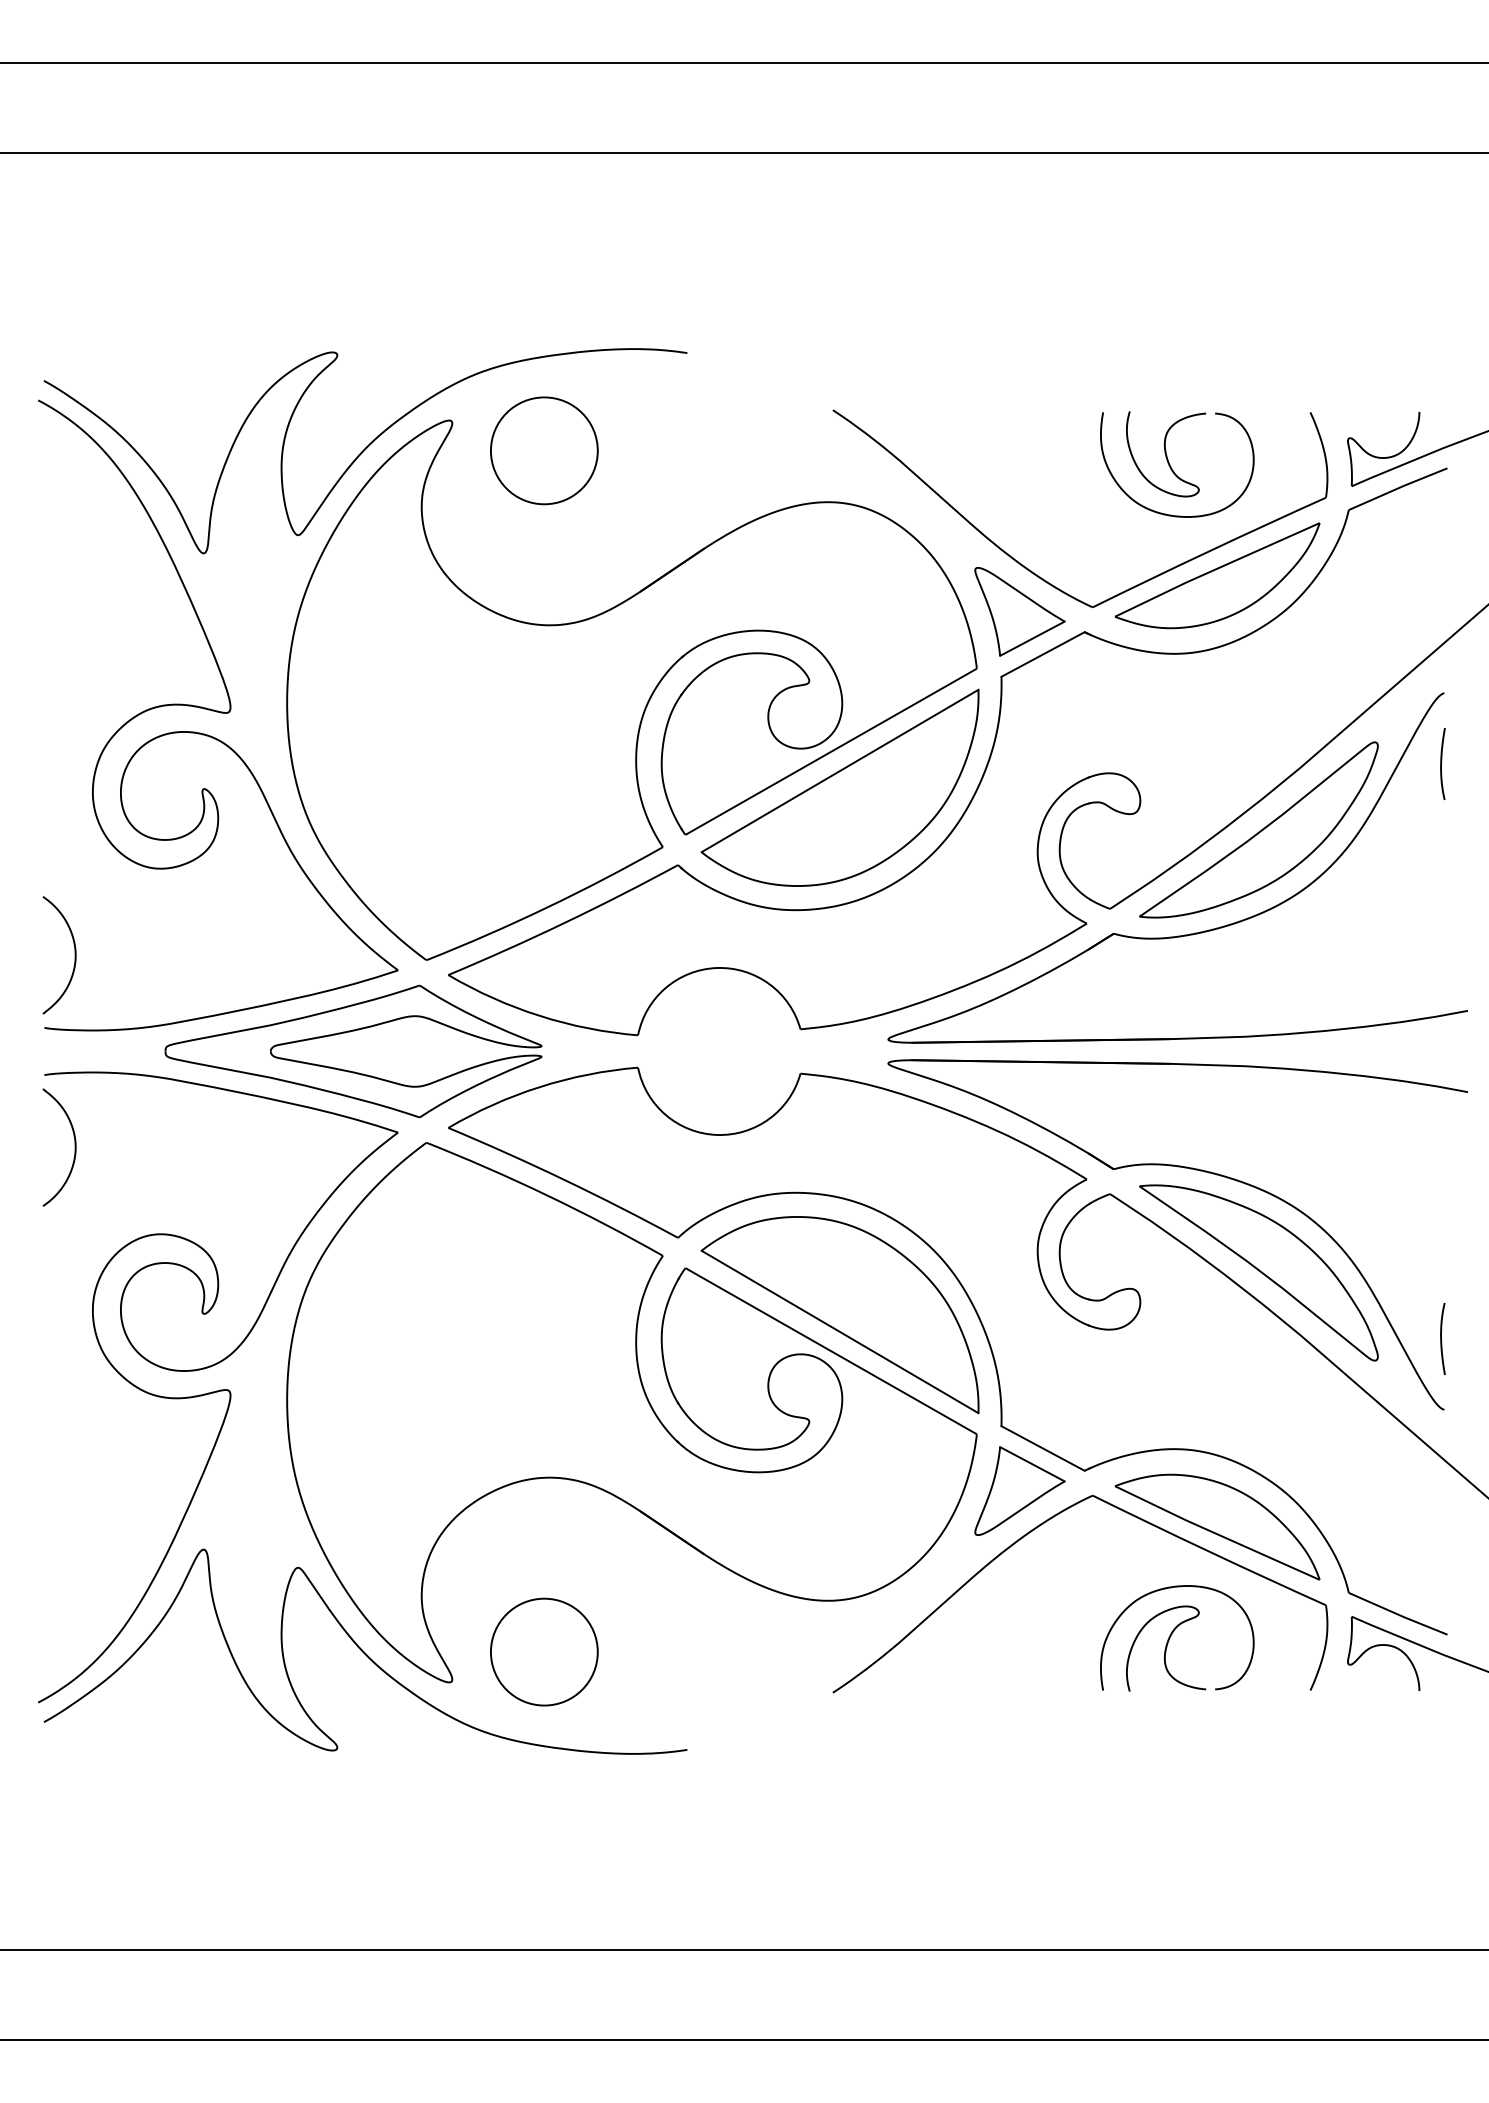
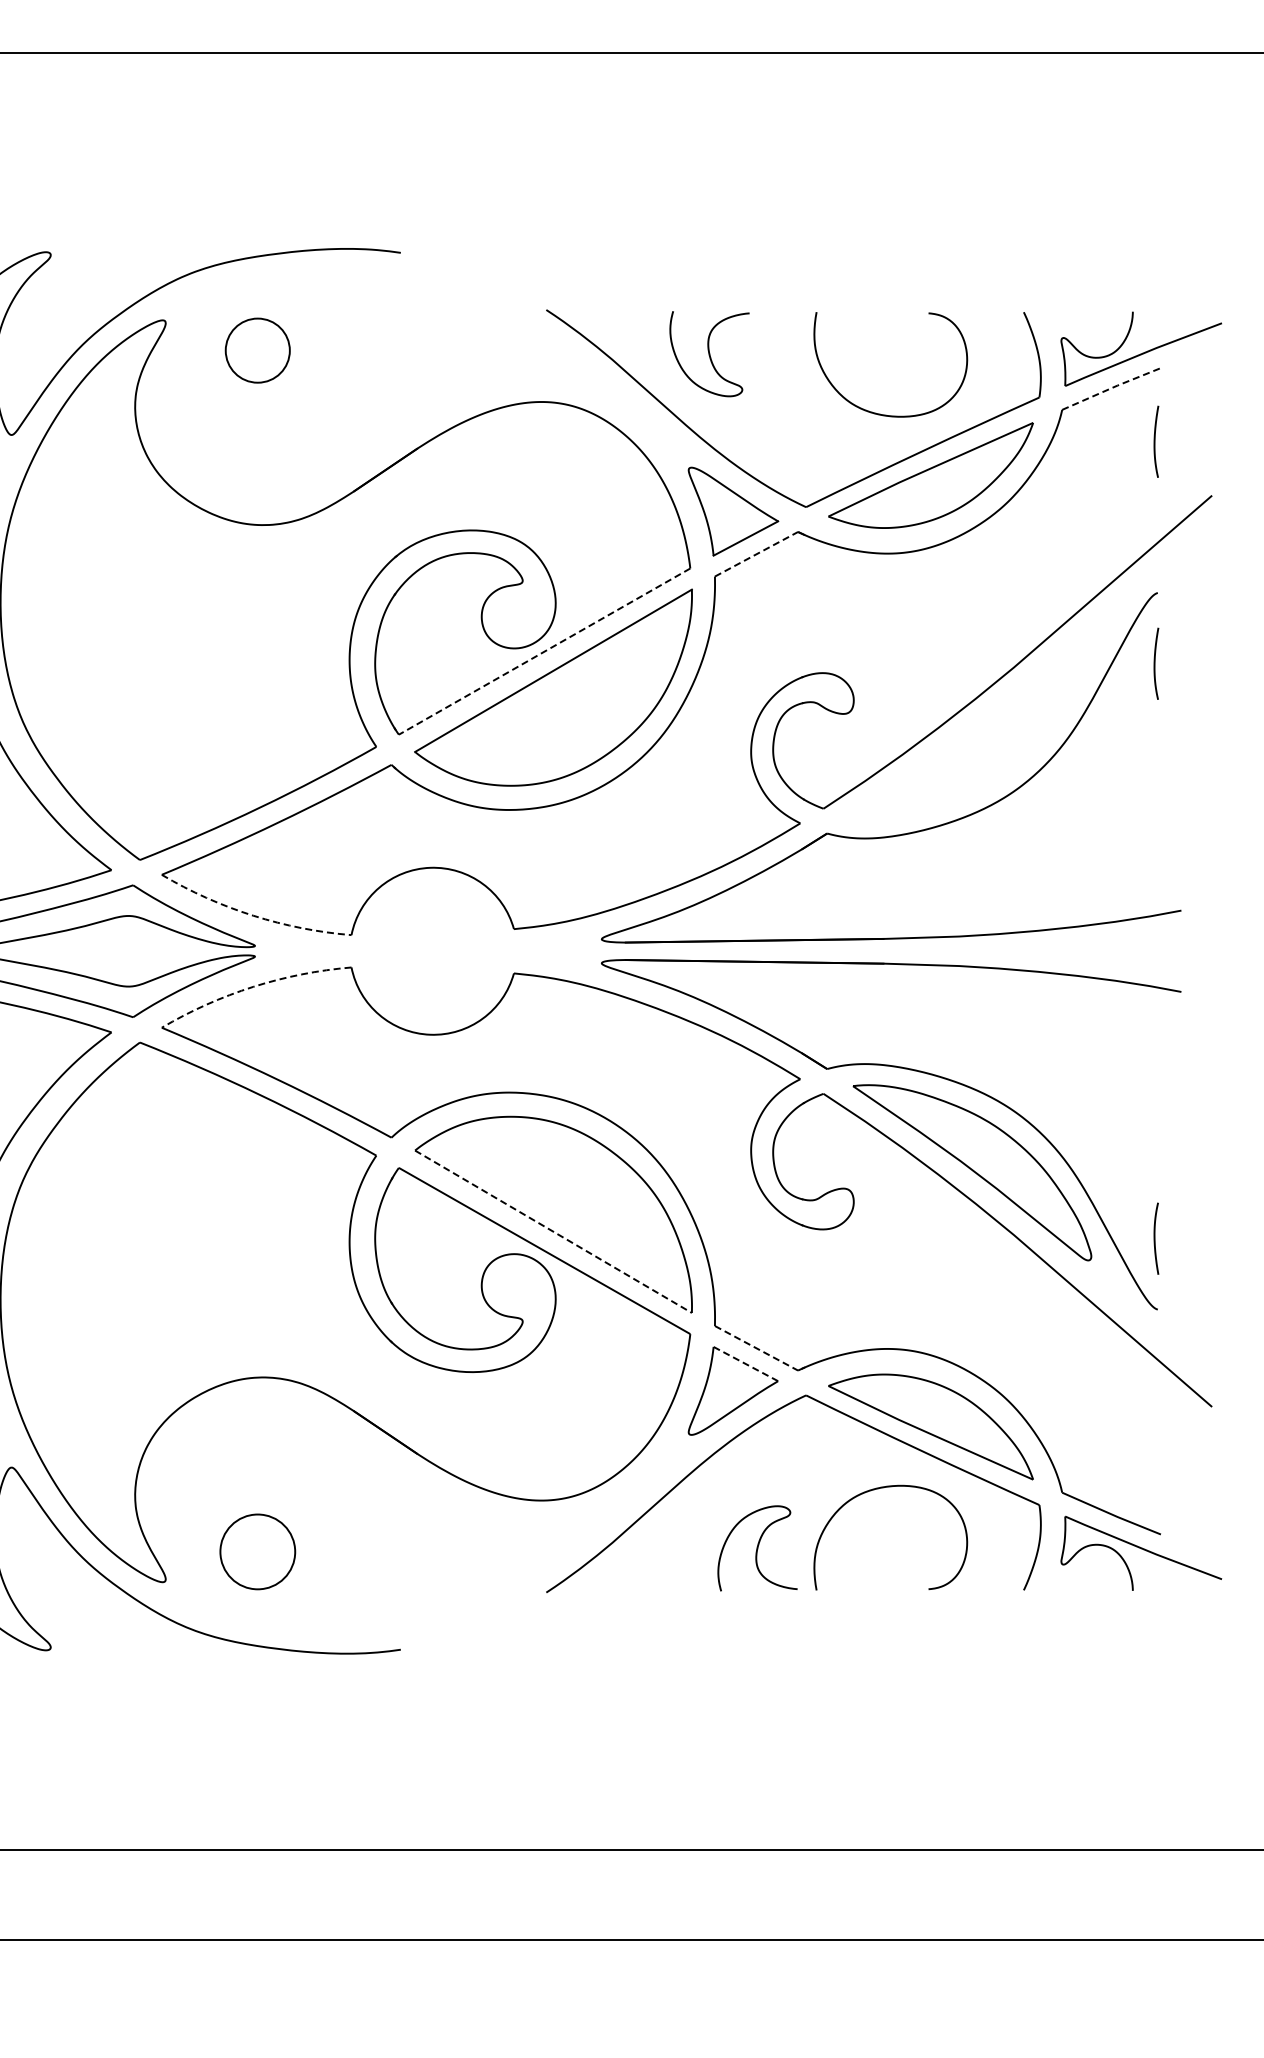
circle: (543, 450) -> (256, 350), size x0.6
curve: (1166, 454) -> (709, 354), moved
line: (1398, 488) -> (1111, 388), solid -> dashed
curve: (1442, 540) -> (1155, 440), added
line: (1043, 654) -> (756, 554), solid -> dashed
line: (831, 751) -> (544, 651), solid -> dashed
part: (1258, 829) -> (971, 729), removed
arc: (539, 1015) -> (252, 915), solid -> dashed
arc: (539, 1087) -> (252, 987), solid -> dashed
line: (840, 1332) -> (553, 1232), solid -> dashed
line: (1043, 1448) -> (756, 1348), solid -> dashed
line: (1032, 1464) -> (745, 1364), solid -> dashed
curve: (1166, 1648) -> (757, 1548), moved
circle: (543, 1651) -> (256, 1551), size x0.7

